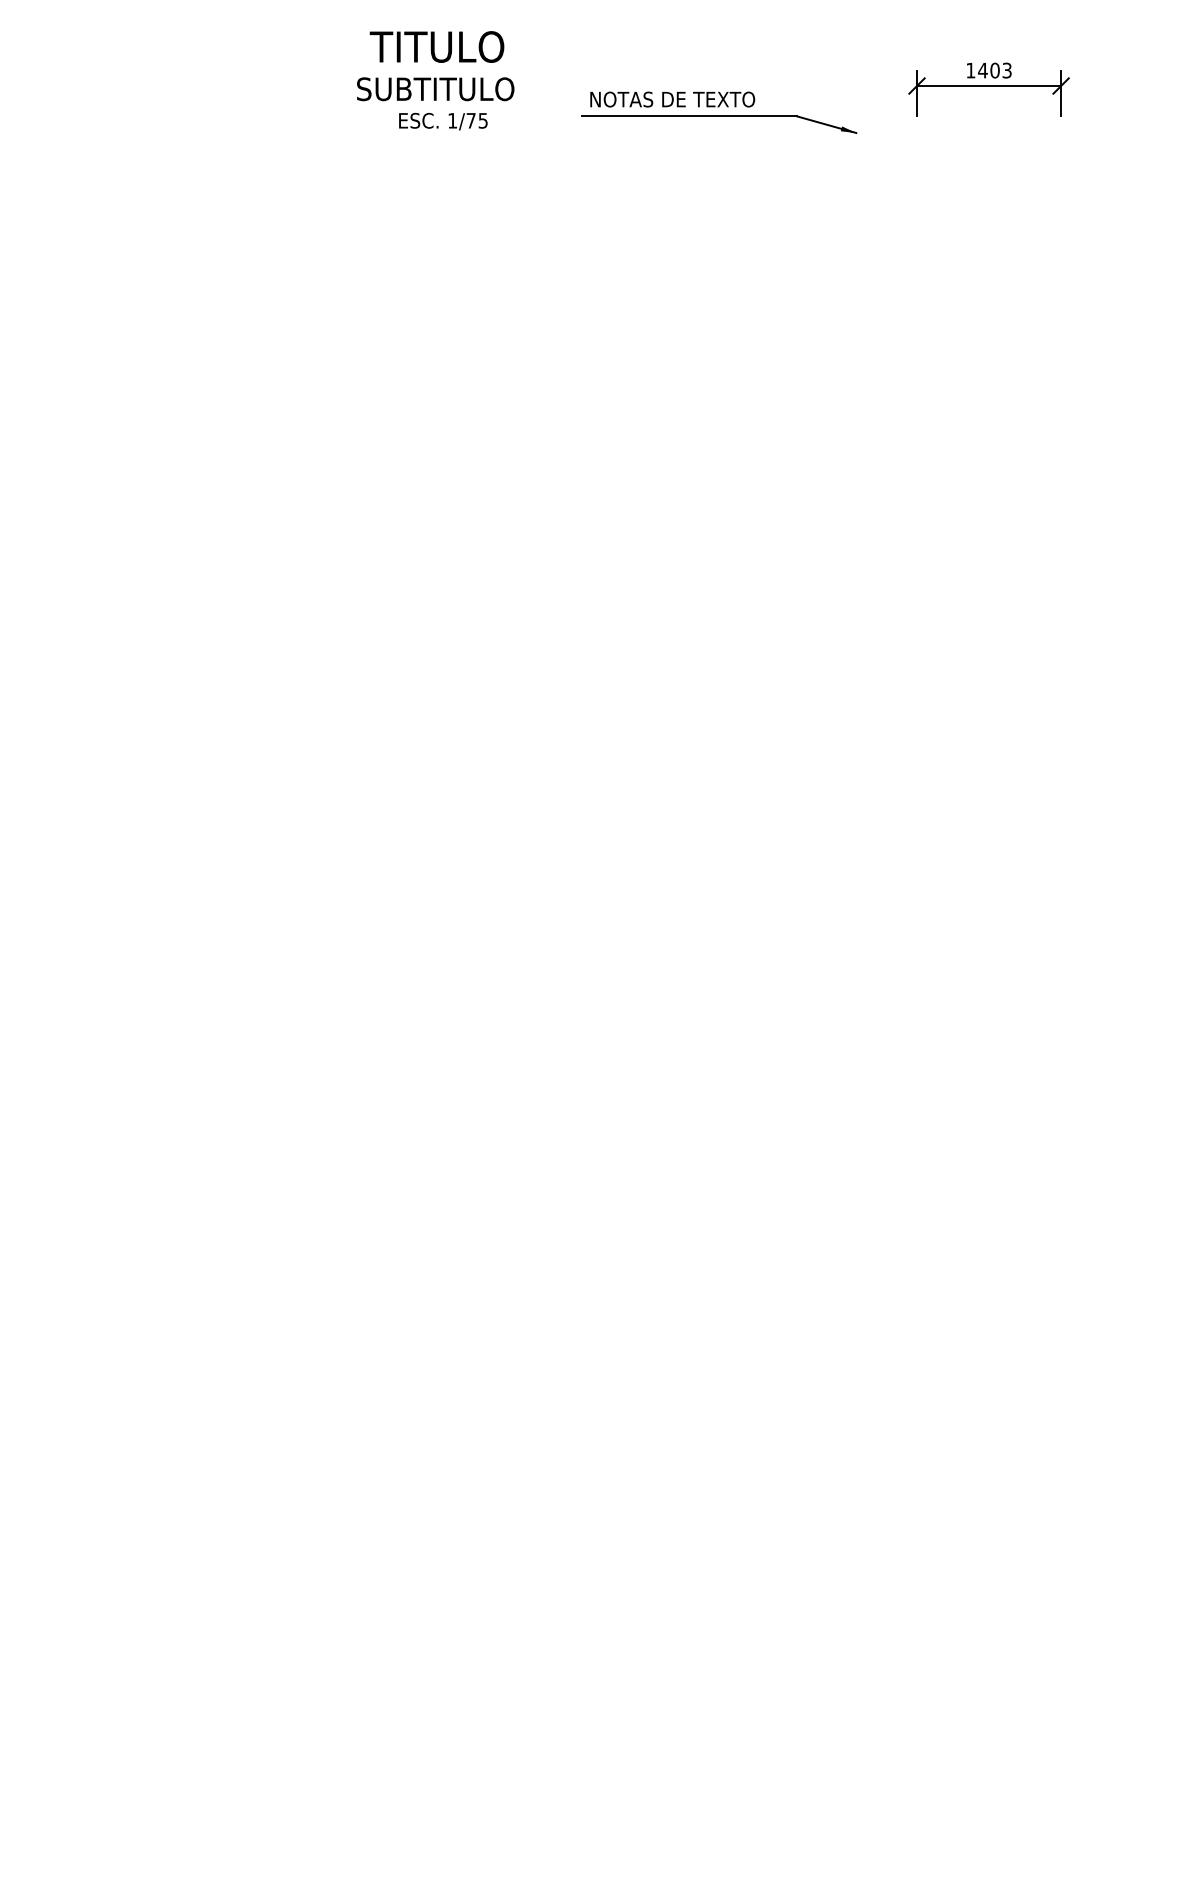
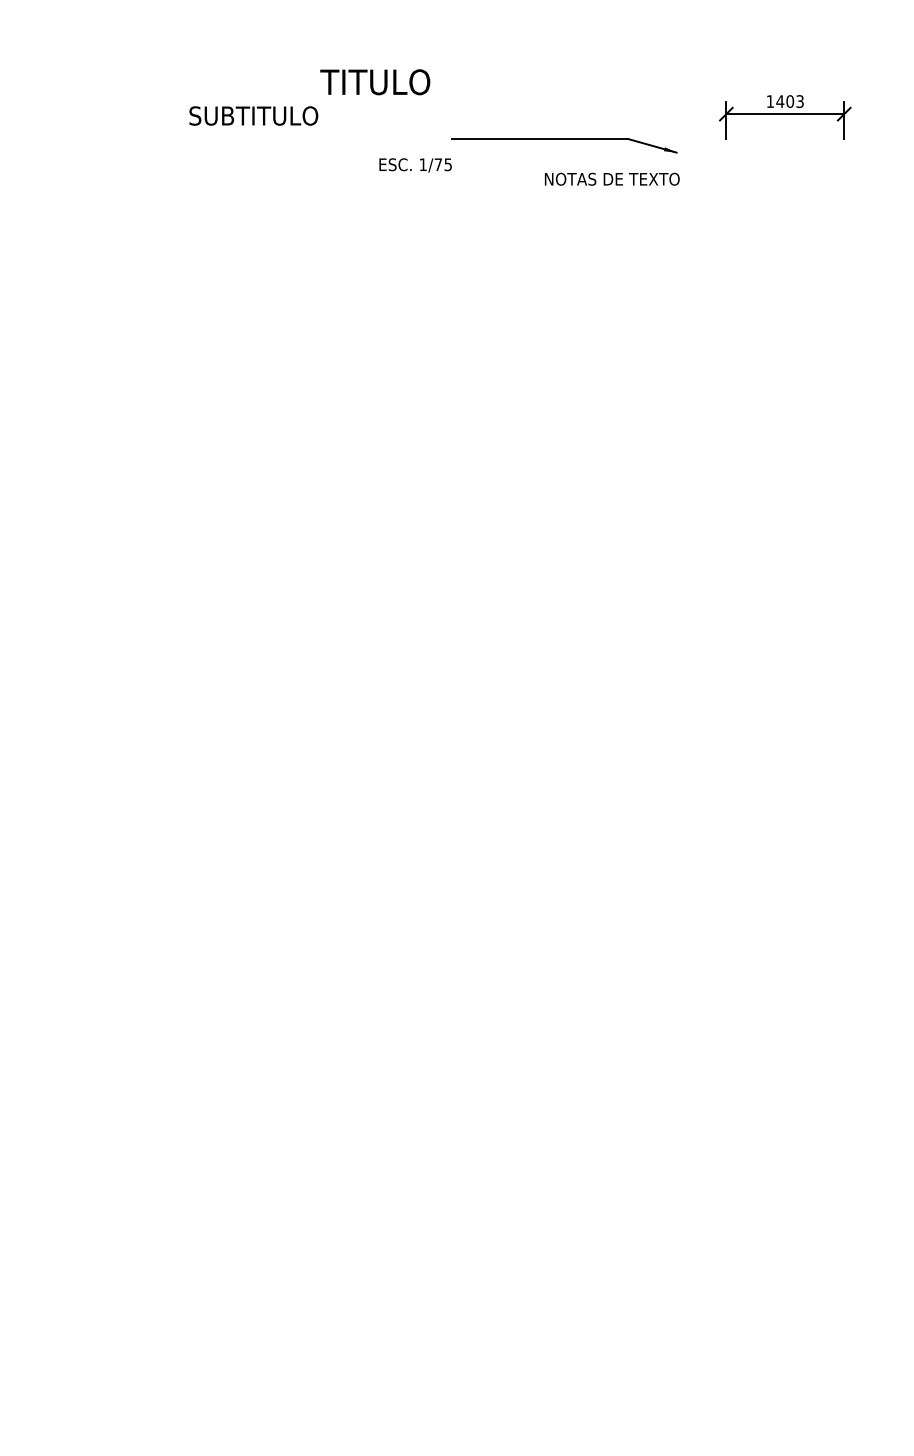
text: (436, 46) -> (374, 81), moved
text: (435, 89) -> (253, 116), moved
text: (672, 99) -> (612, 179), moved
text: (443, 121) -> (415, 165), moved

